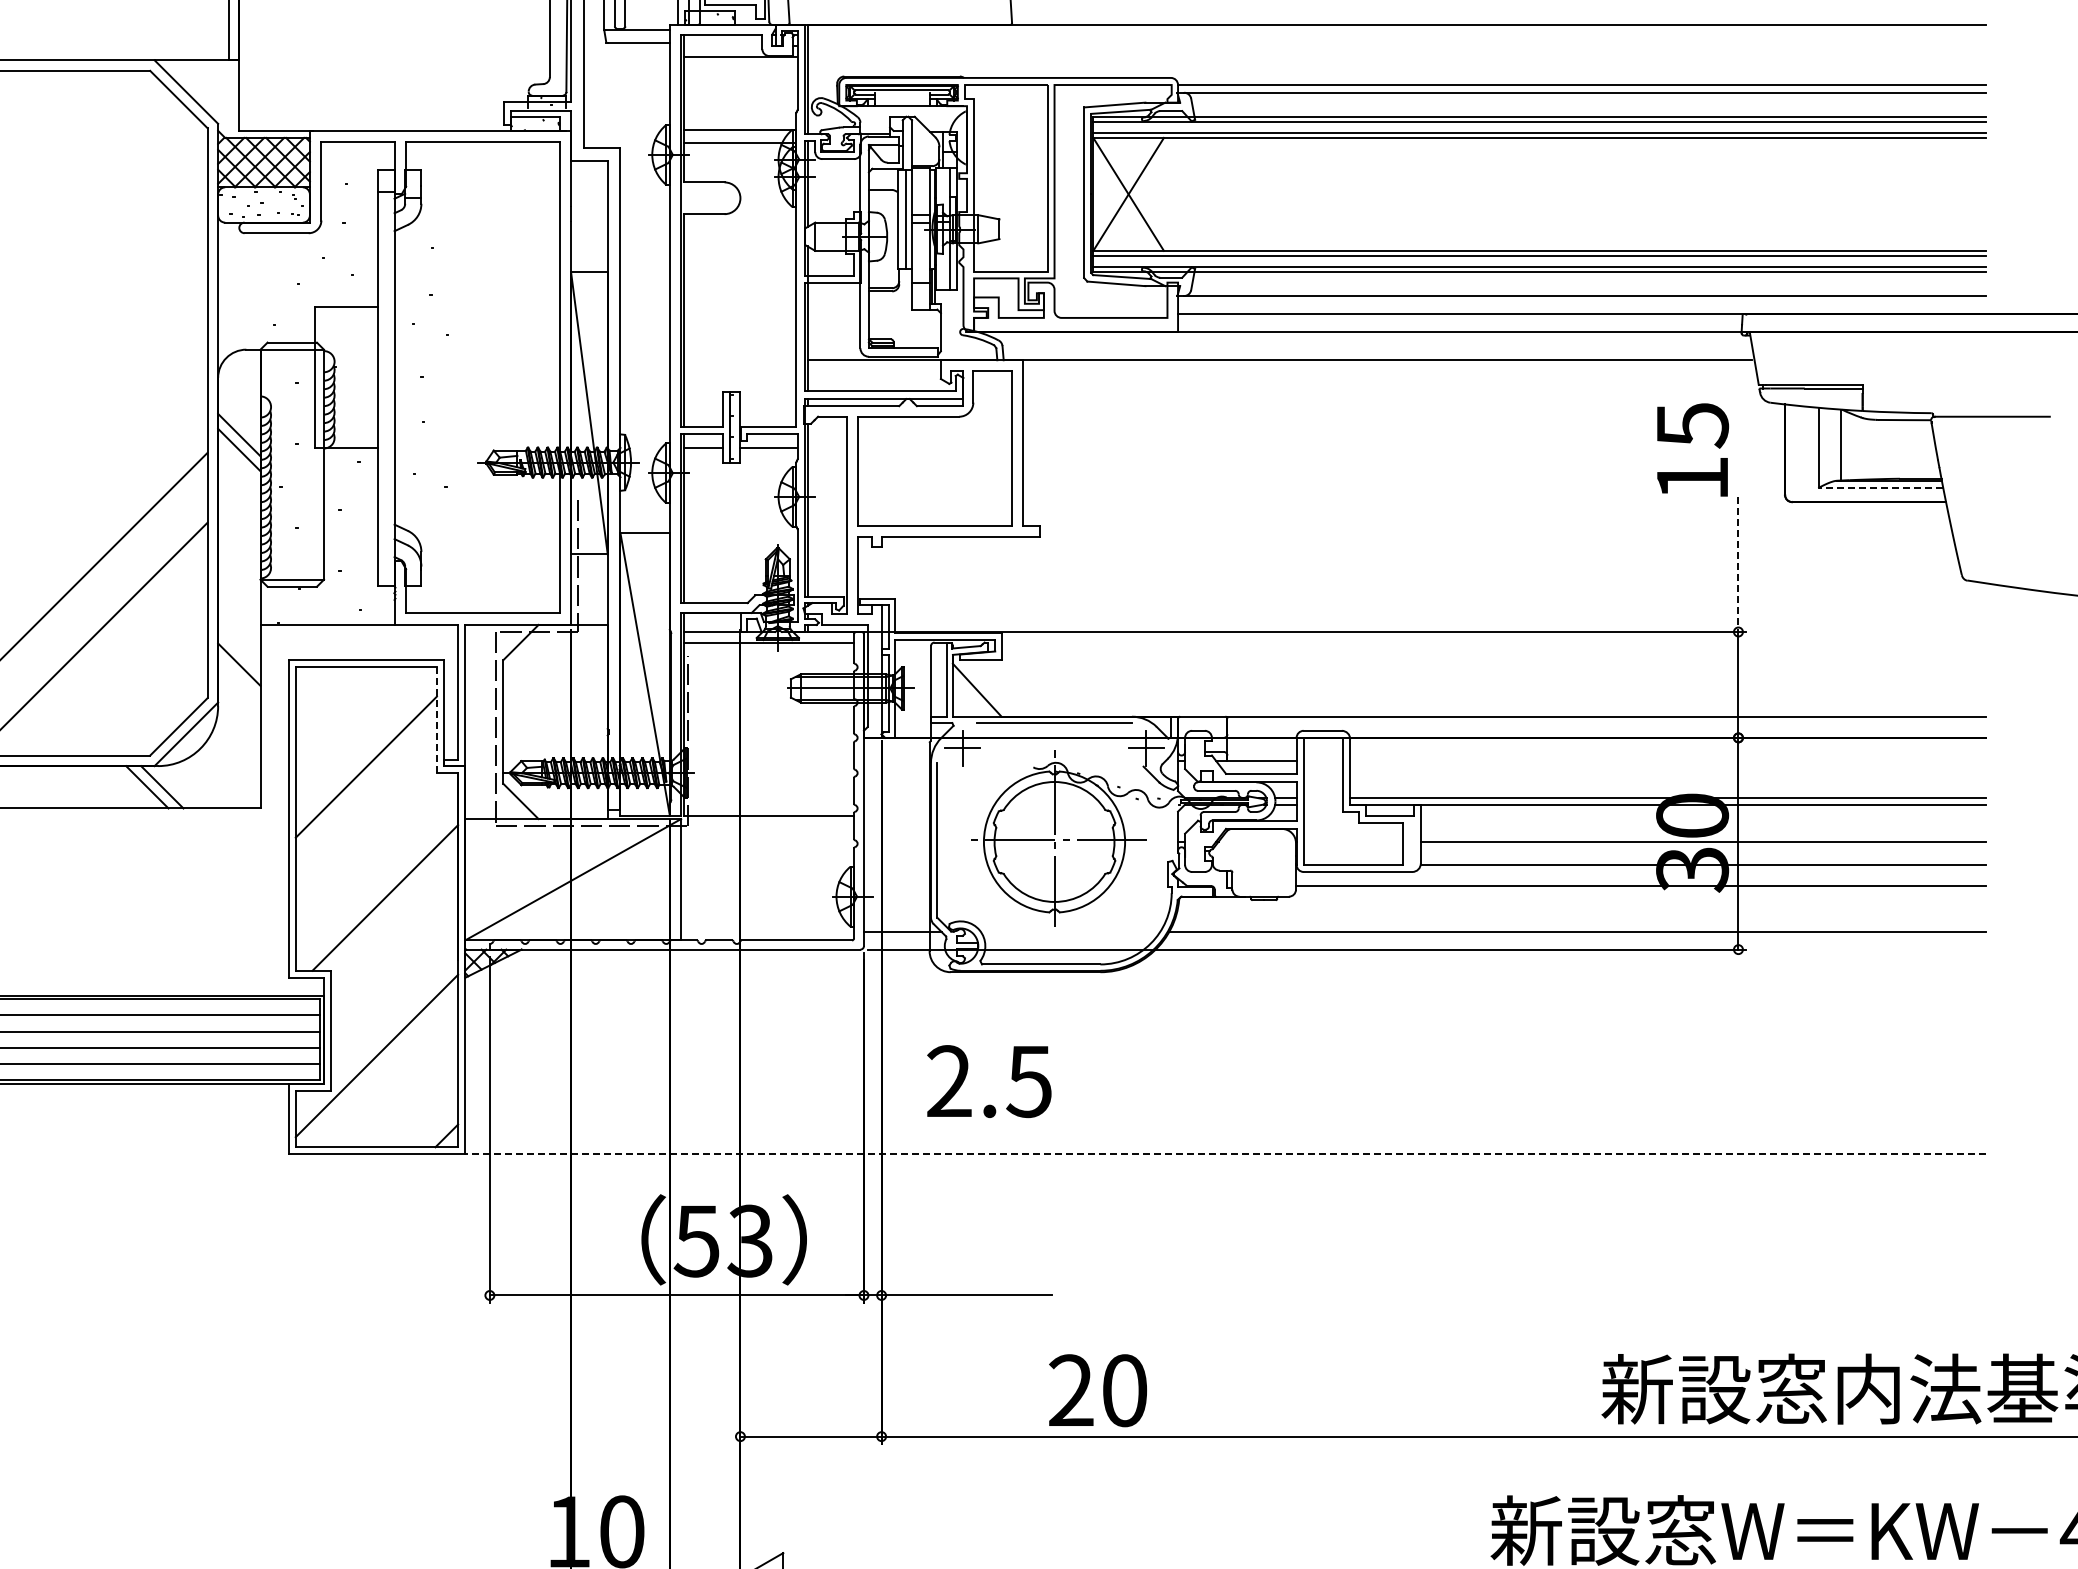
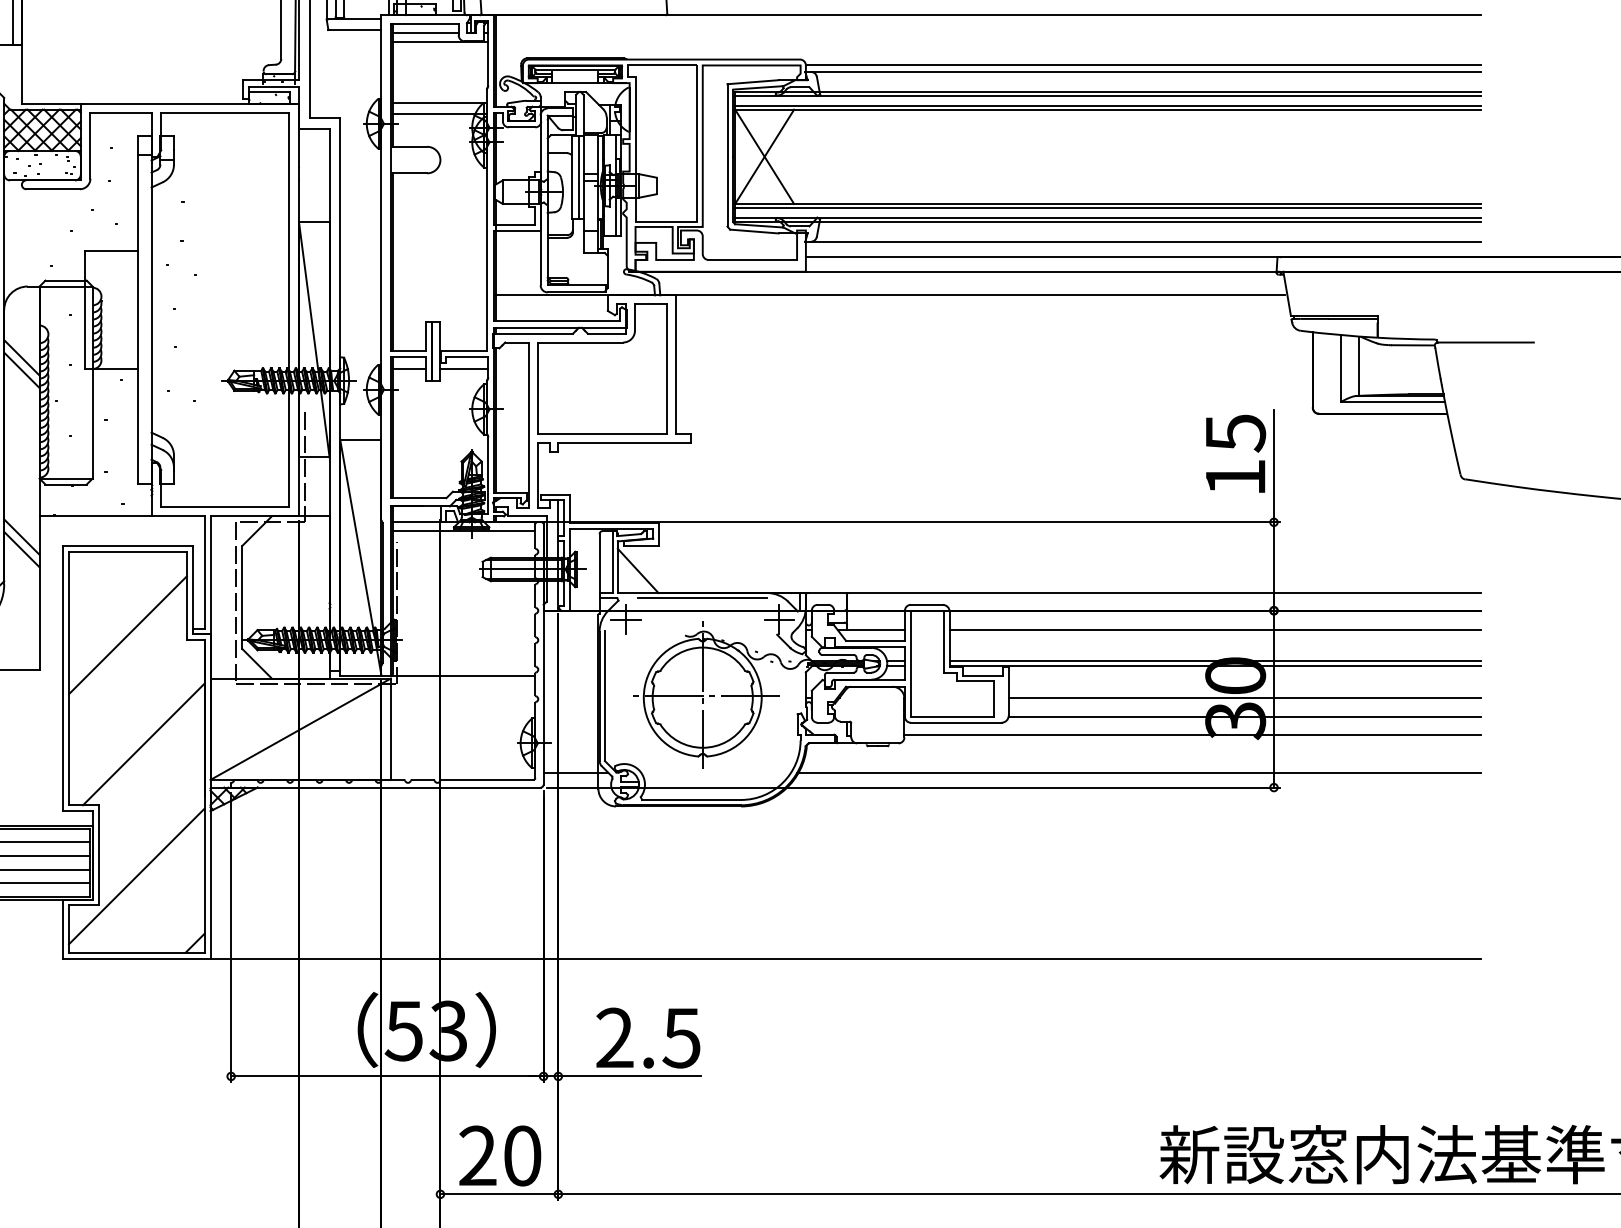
line: (722, 46) -> (425, 33), added
text: (1693, 449) -> (1236, 453), moved
line: (1880, 487) -> (1392, 401), dashed -> solid
line: (1738, 565) -> (1274, 466), dashed -> solid
line: (239, 649) -> (22, 536), added
line: (436, 720) -> (186, 596), dashed -> solid
line: (1668, 760) -> (1215, 629), added
text: (989, 1081) -> (648, 1038), moved
line: (1225, 1154) -> (845, 958), dashed -> solid
text: (1097, 1390) -> (499, 1155), moved

